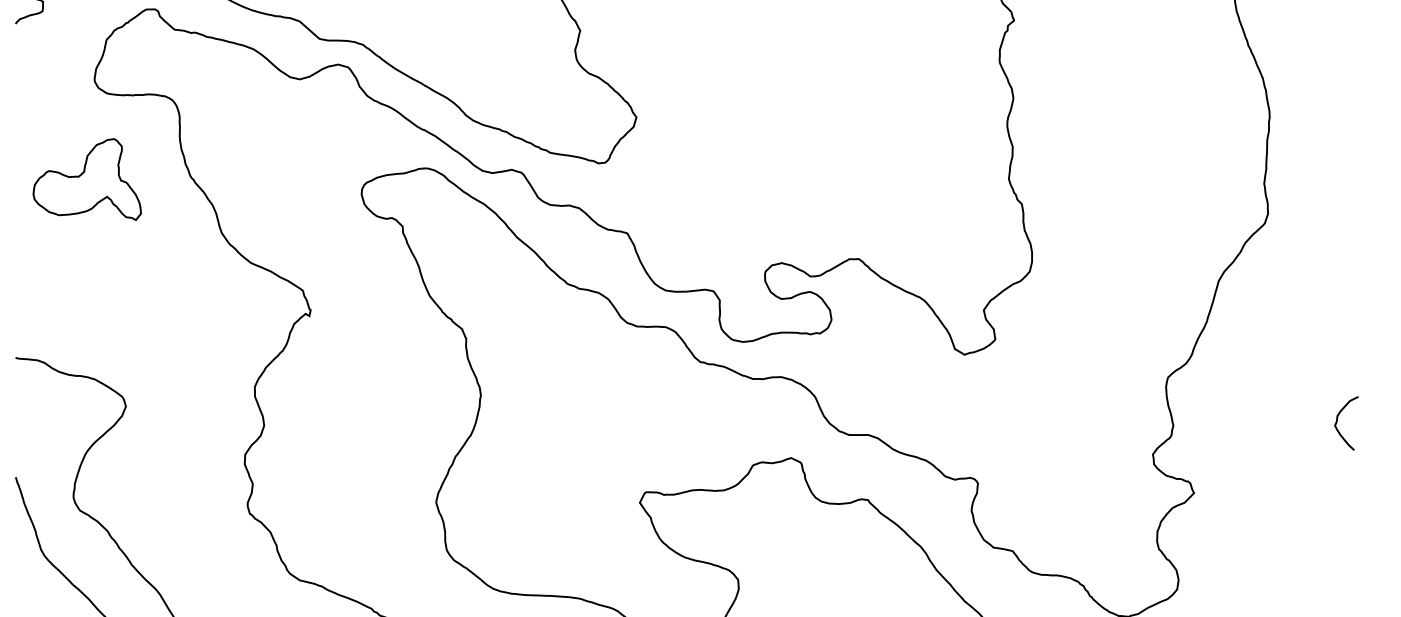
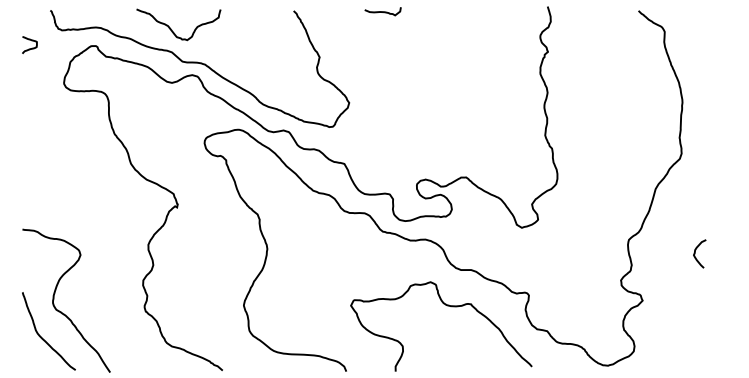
part: (87, 179) -> (60, 135), removed
curve: (1338, 422) -> (695, 253), moved

